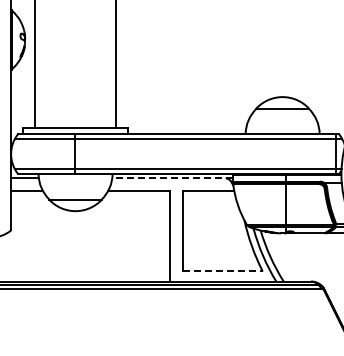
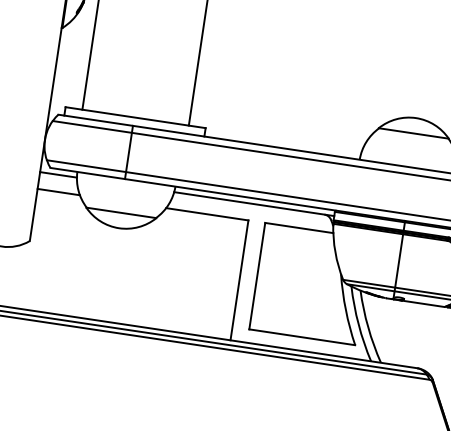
line: (172, 178) -> (254, 204), dashed -> solid
line: (222, 271) -> (301, 337), dashed -> solid

